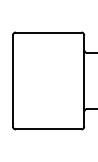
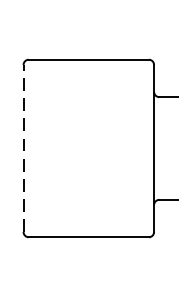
line: (12, 81) -> (22, 149), solid -> dashed

